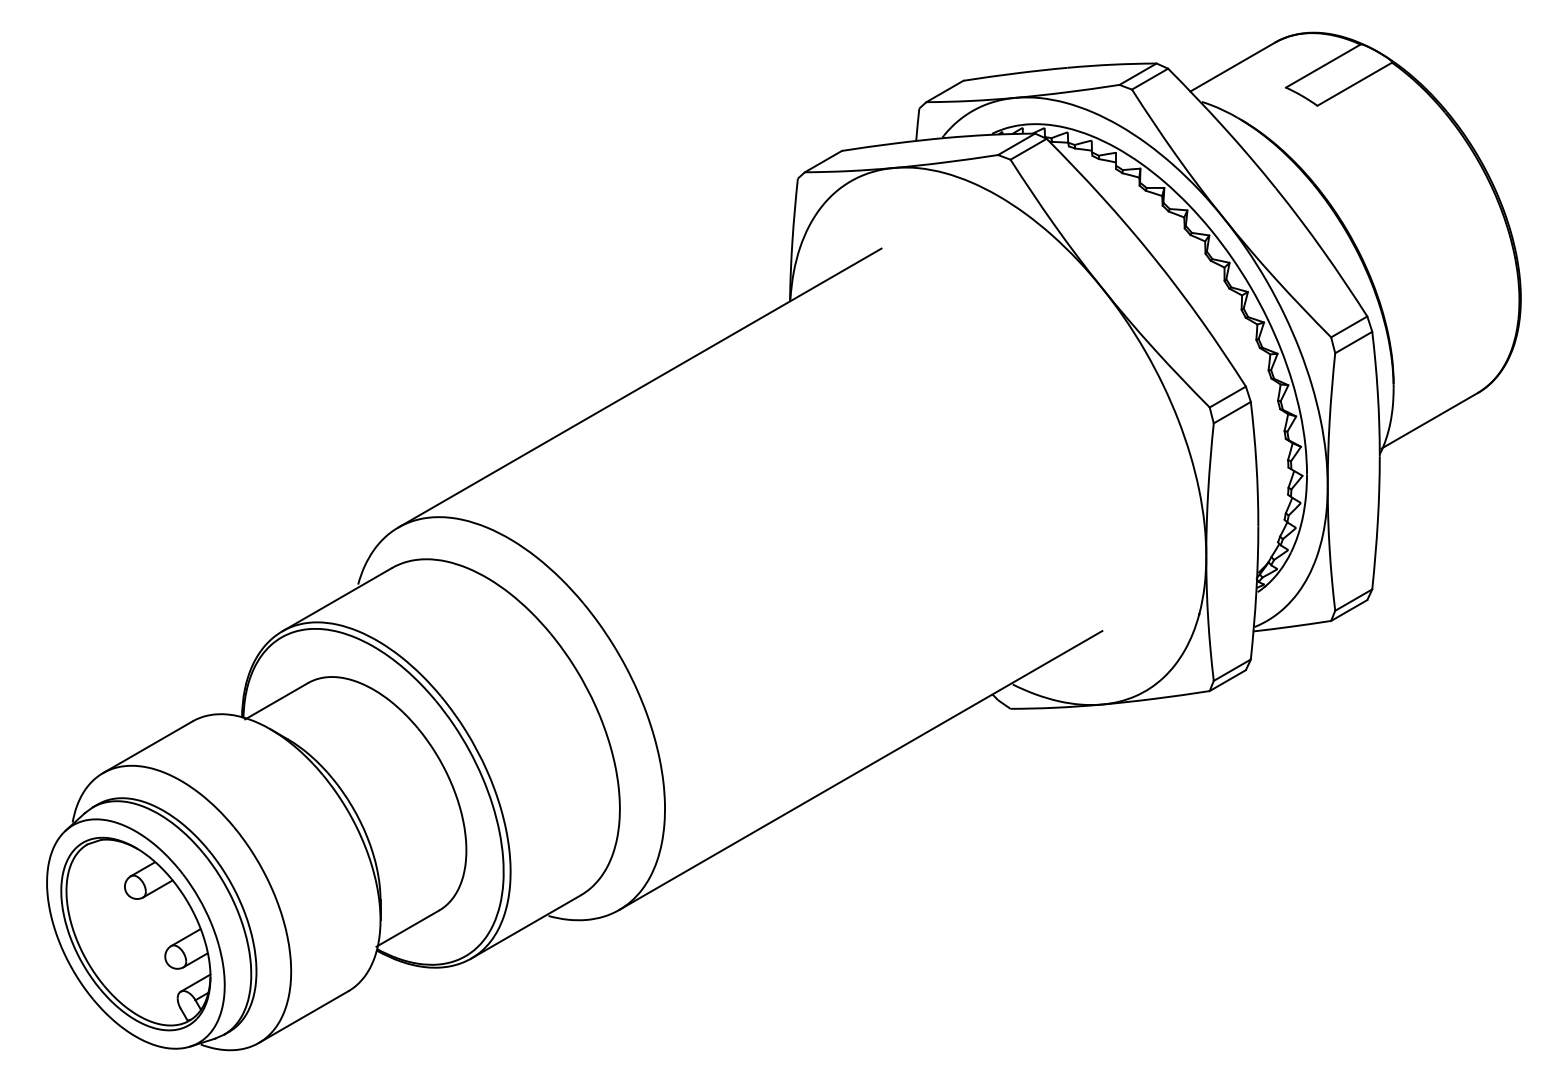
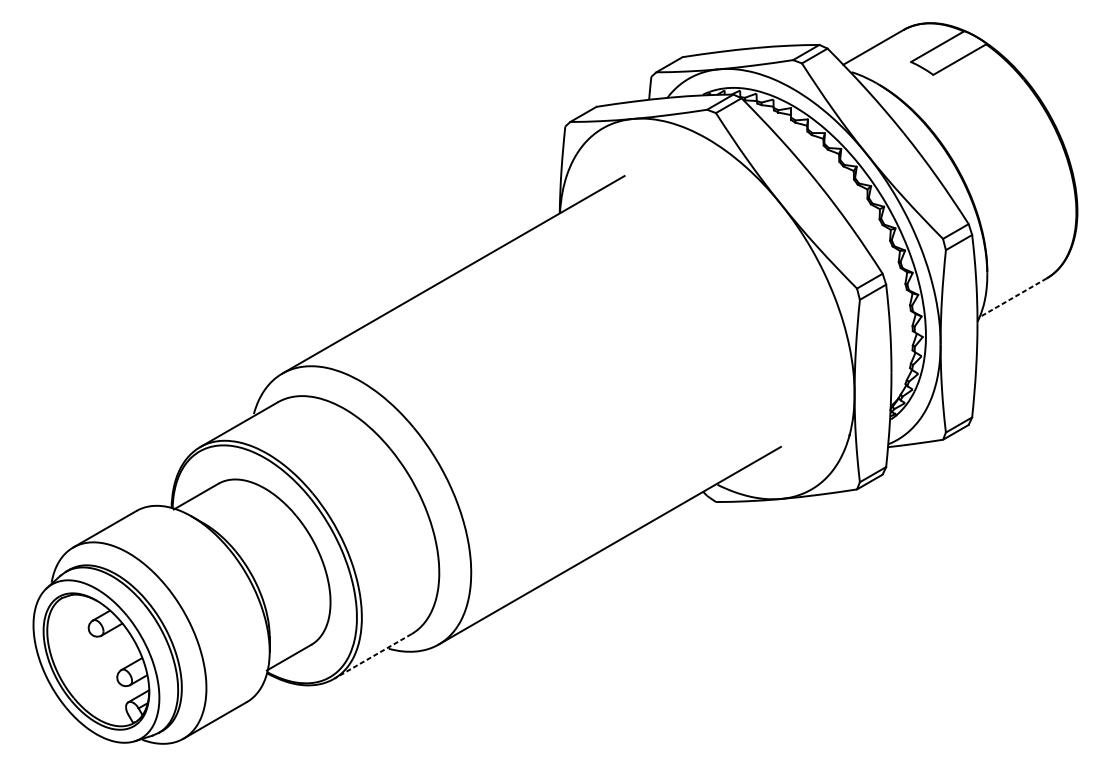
line: (1429, 421) -> (1012, 298), solid -> dashed
line: (525, 927) -> (372, 656), solid -> dashed

